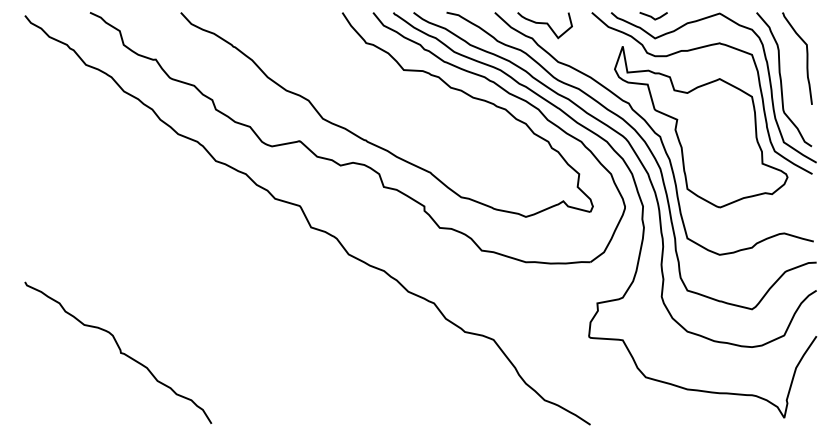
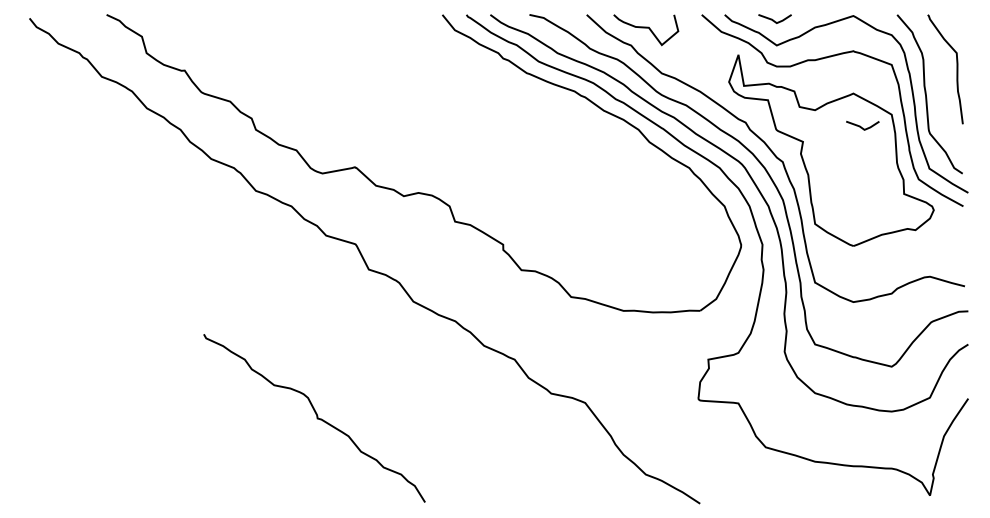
line: (726, 106) -> (861, 126), added
part: (376, 144) -> (446, 171), removed
curve: (119, 351) -> (315, 416), moved

